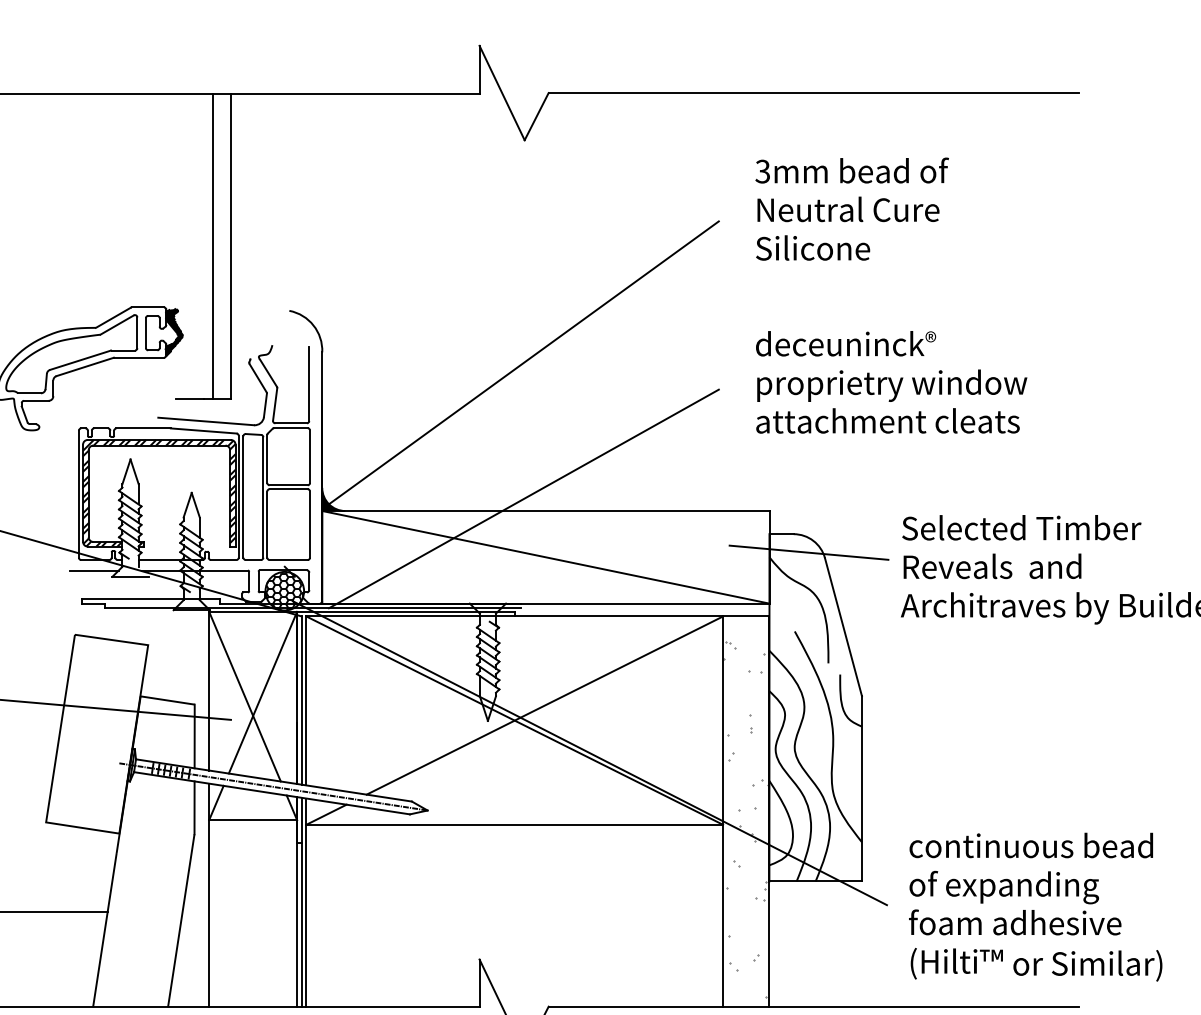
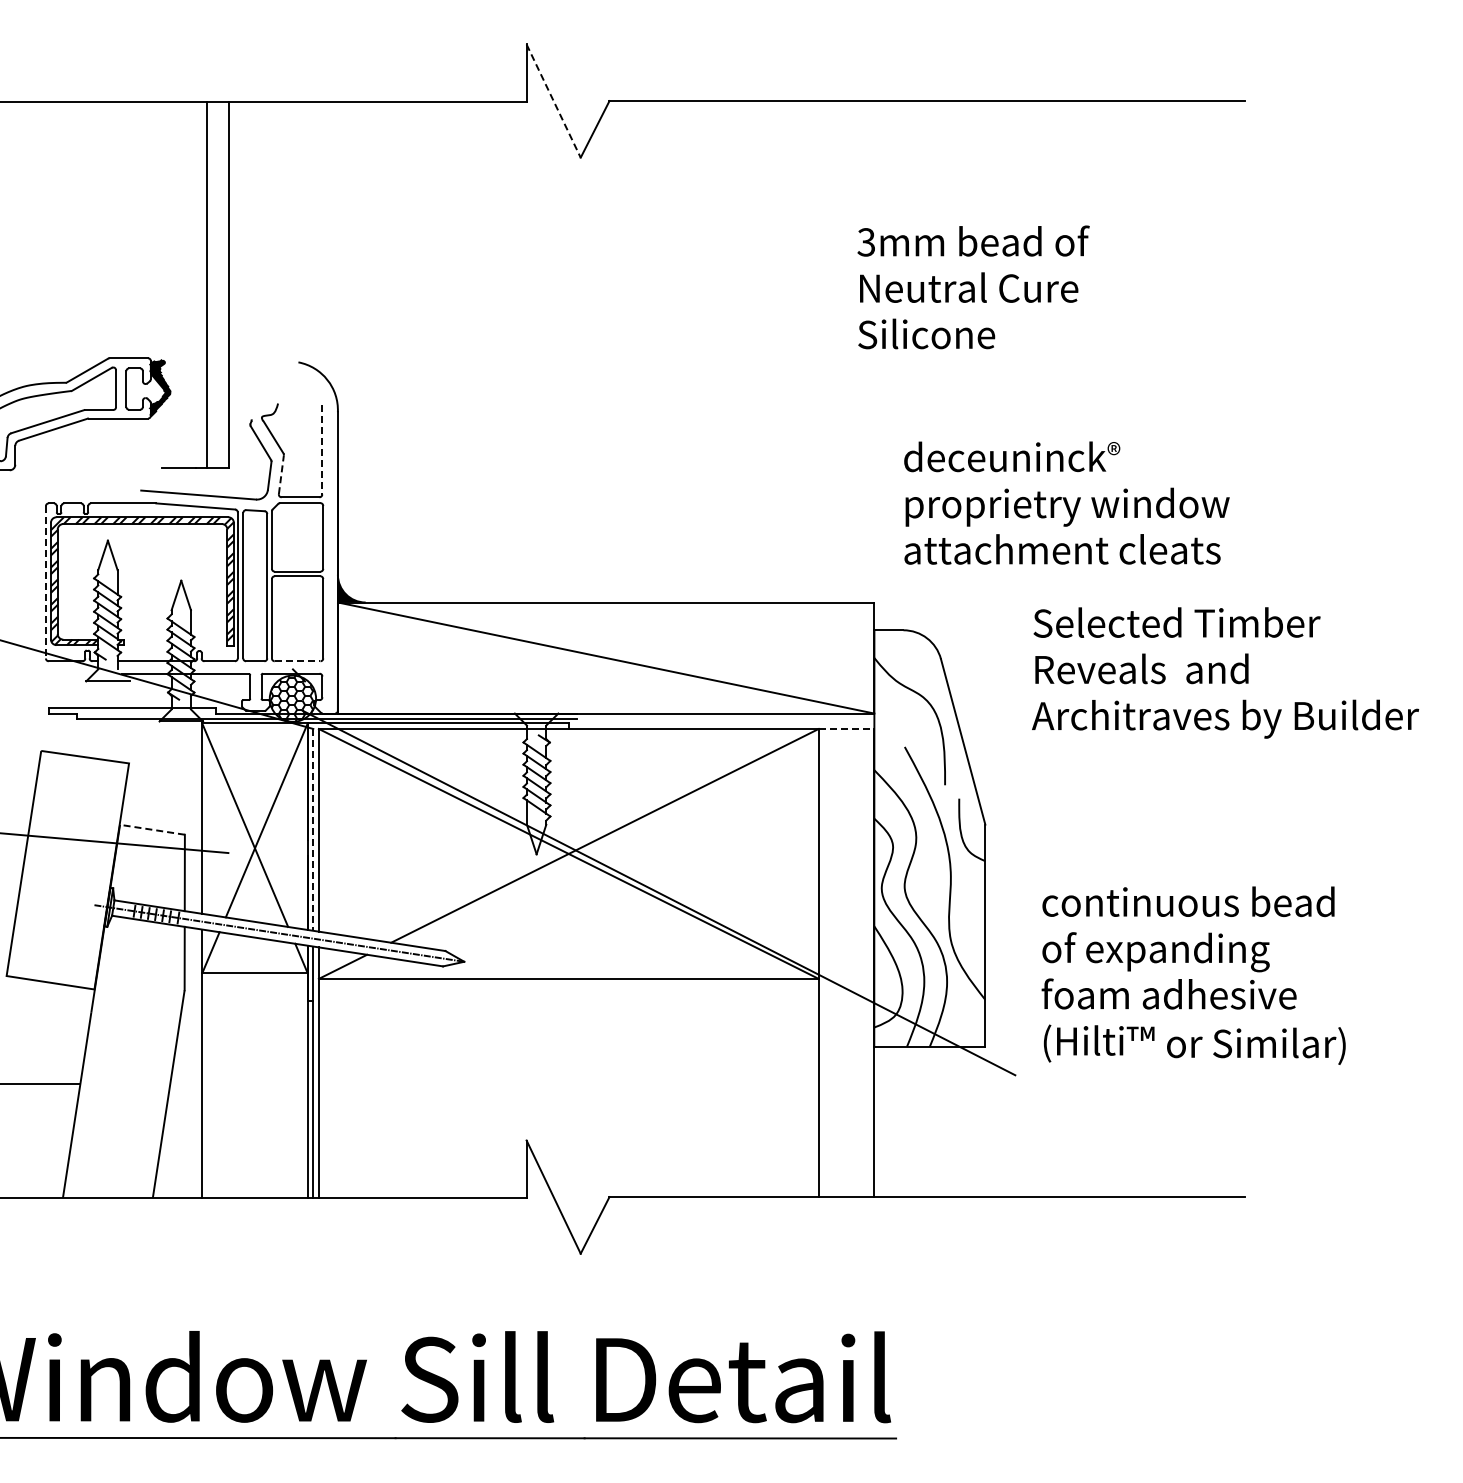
line: (501, 93) -> (553, 101), solid -> dashed
text: (852, 209) -> (973, 287), moved
line: (523, 362) -> (579, 424), removed
text: (891, 381) -> (1066, 502), moved
line: (309, 384) -> (322, 450), solid -> dashed
line: (275, 404) -> (281, 474), solid -> dashed
line: (78, 494) -> (45, 582), solid -> dashed
line: (523, 498) -> (579, 587), removed
line: (808, 552) -> (921, 652), removed
line: (288, 560) -> (297, 661), solid -> dashed
line: (93, 570) -> (63, 673), removed
line: (746, 616) -> (846, 728), solid -> dashed
line: (167, 700) -> (152, 829), solid -> dashed
line: (301, 700) -> (313, 829), solid -> dashed
hatch: (746, 819) -> (846, 972), removed
text: (1035, 906) -> (1193, 975), moved

